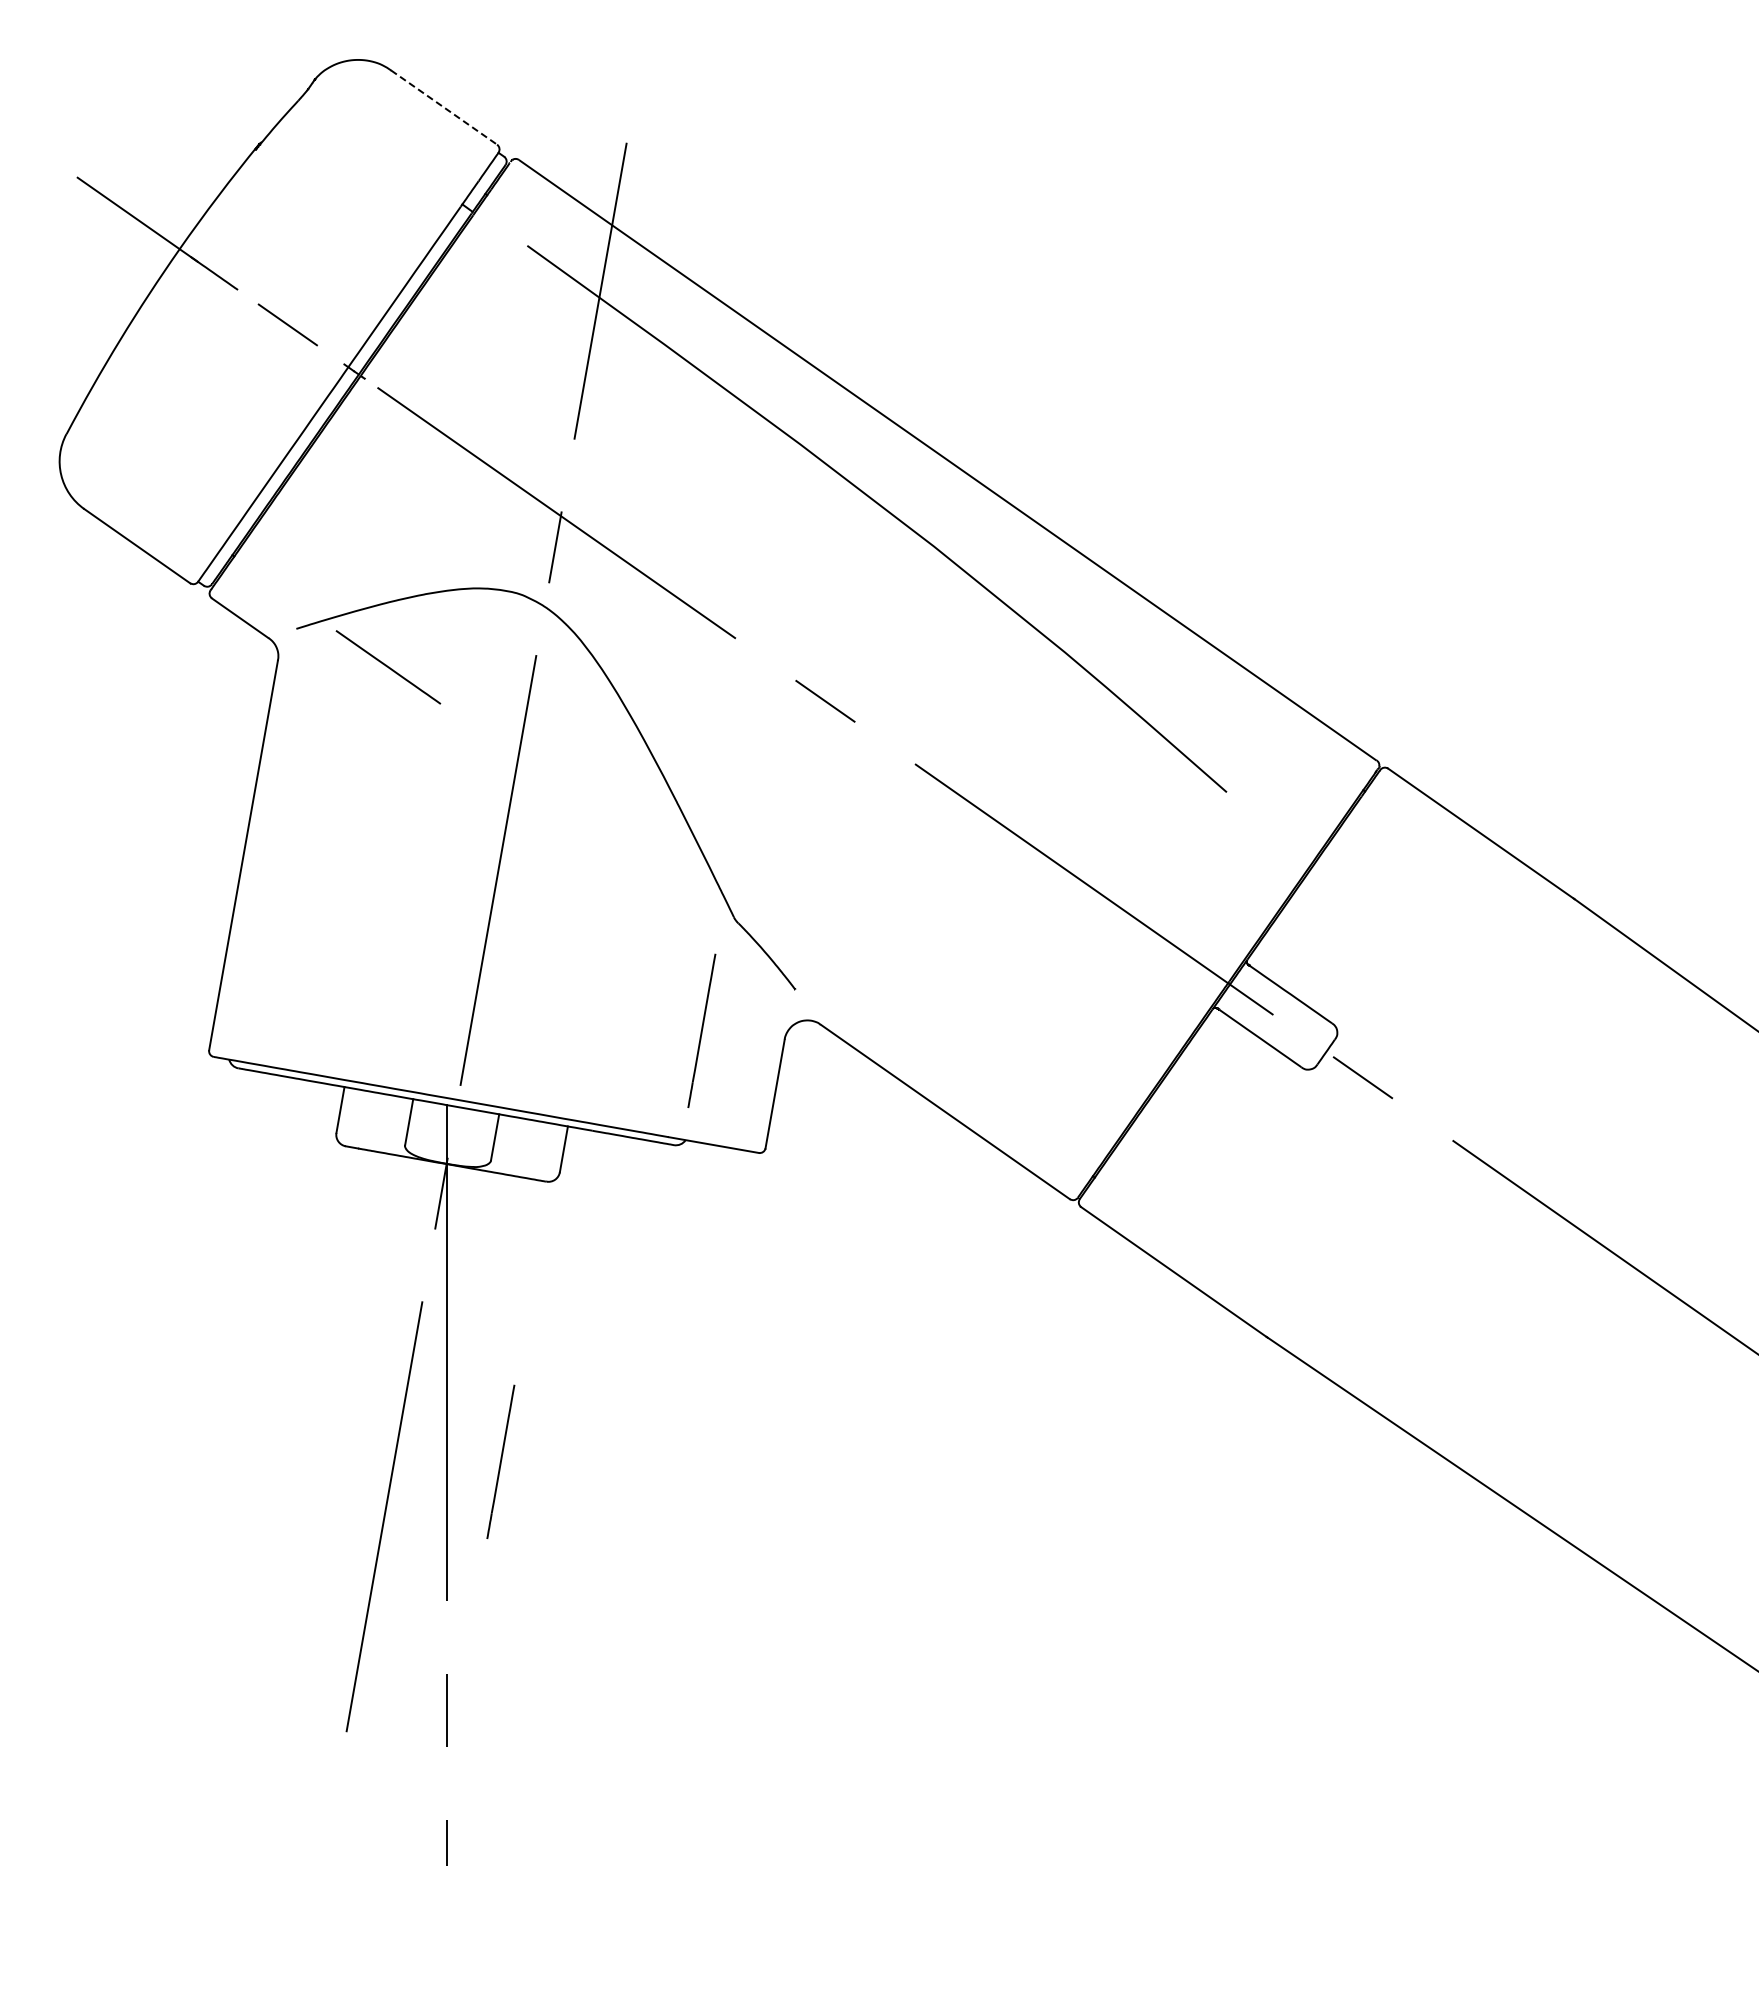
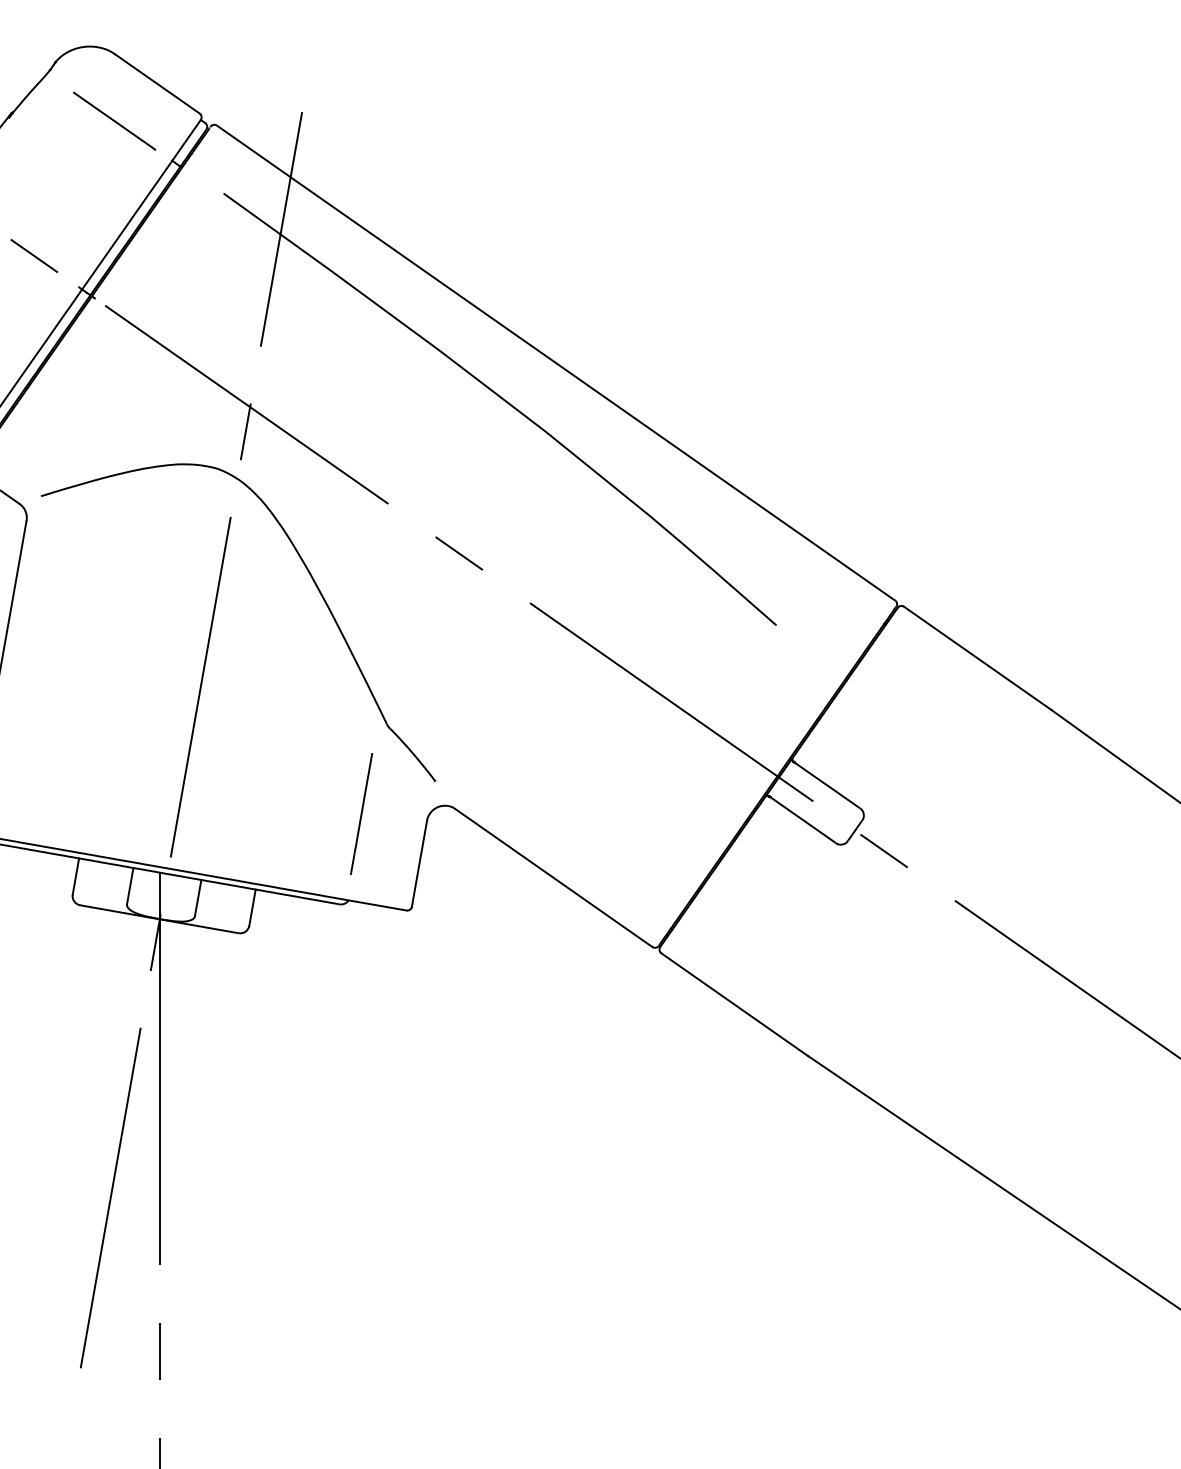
line: (444, 107) -> (158, 84), dashed -> solid
line: (388, 667) -> (114, 121), moved
line: (500, 1461) -> (202, 1154), removed

